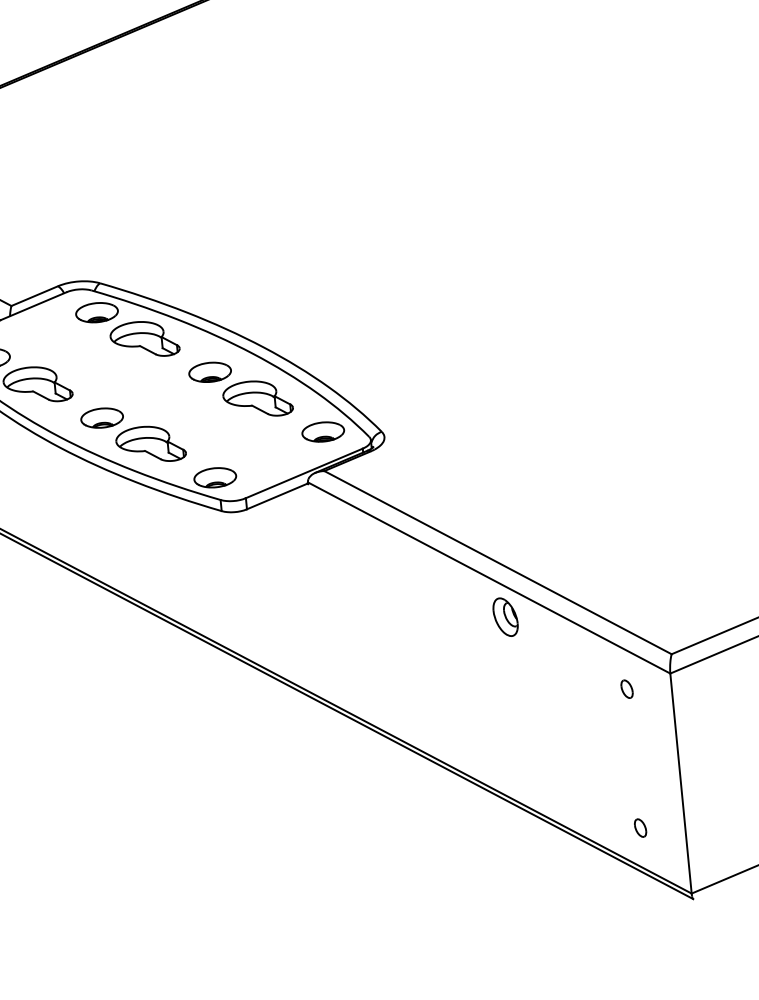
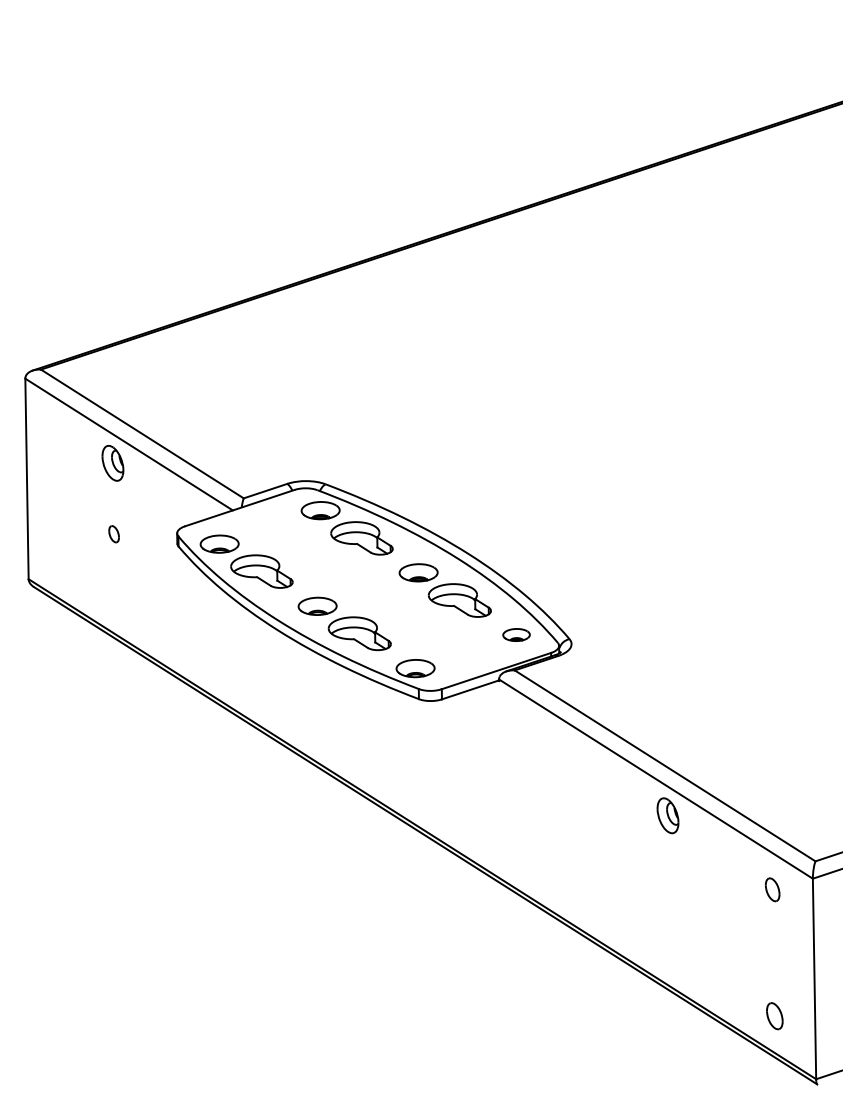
part: (323, 431) -> (516, 634), size x0.7
part: (626, 688) -> (772, 889), size x1.4
part: (640, 828) -> (774, 1016), size x1.6

